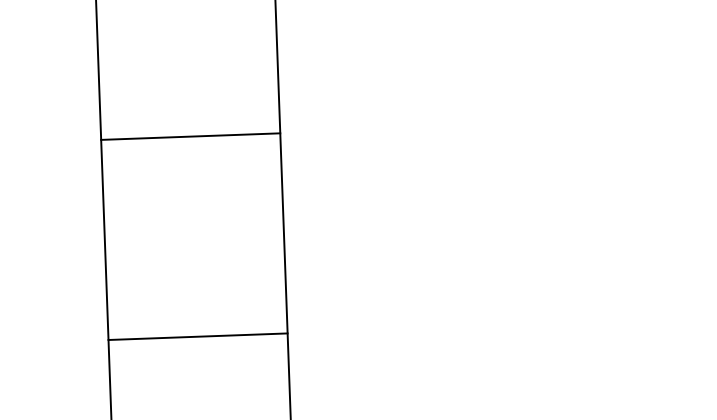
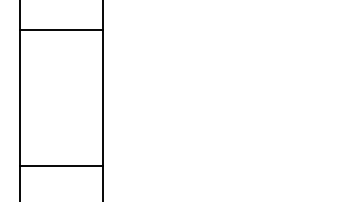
line: (189, 137) -> (60, 30), moved
line: (196, 337) -> (60, 166), moved

